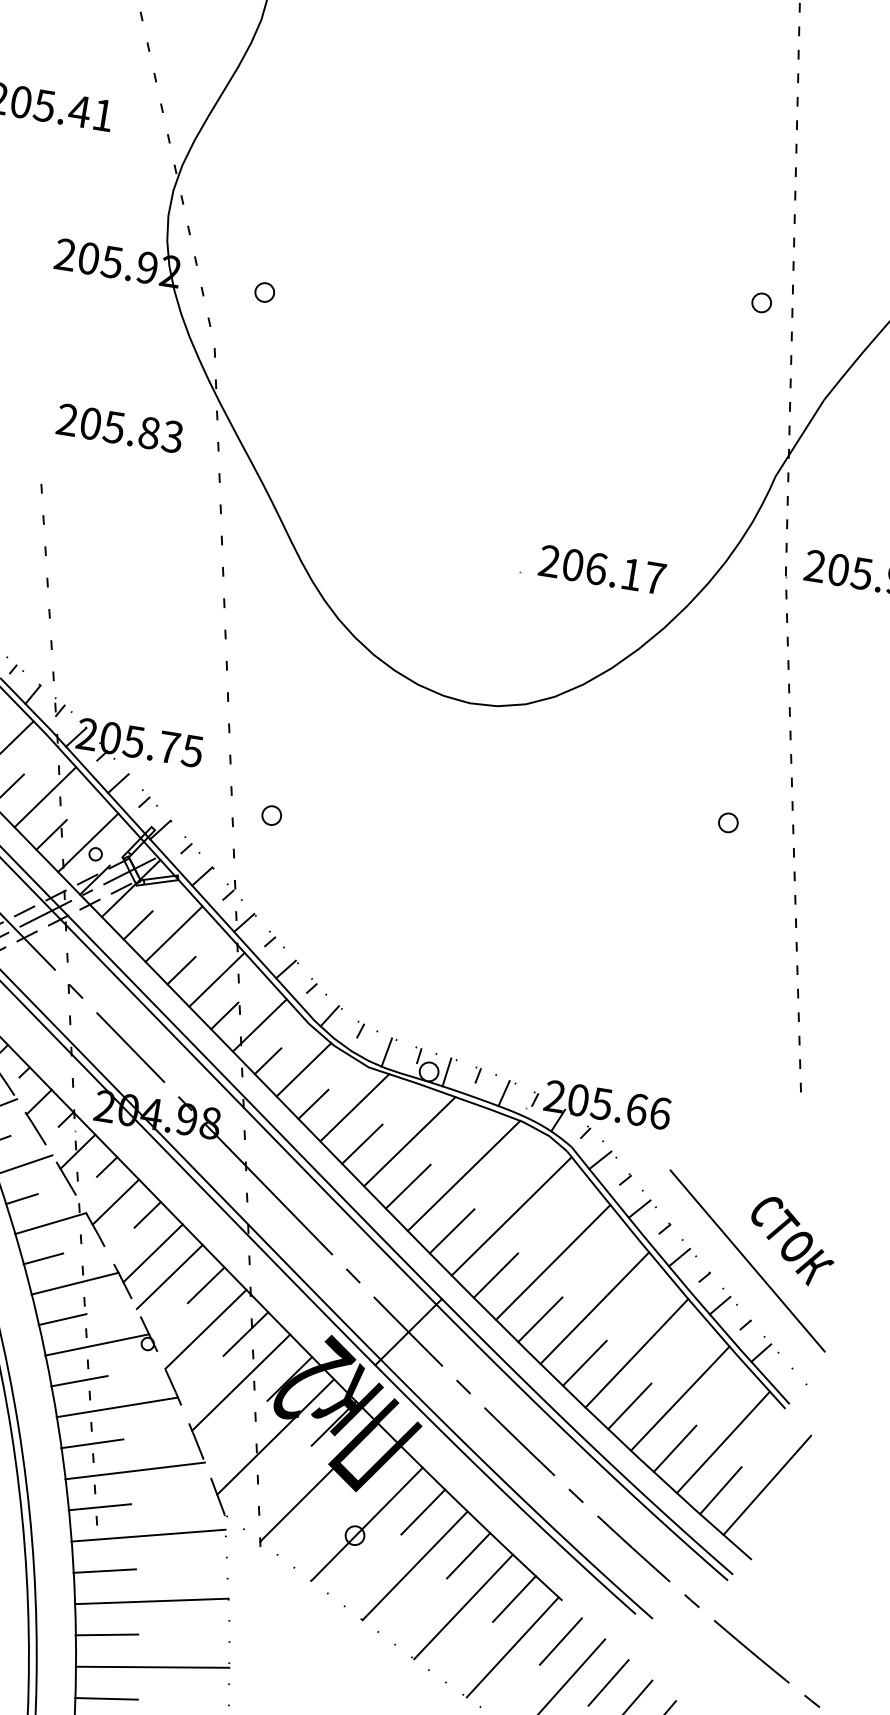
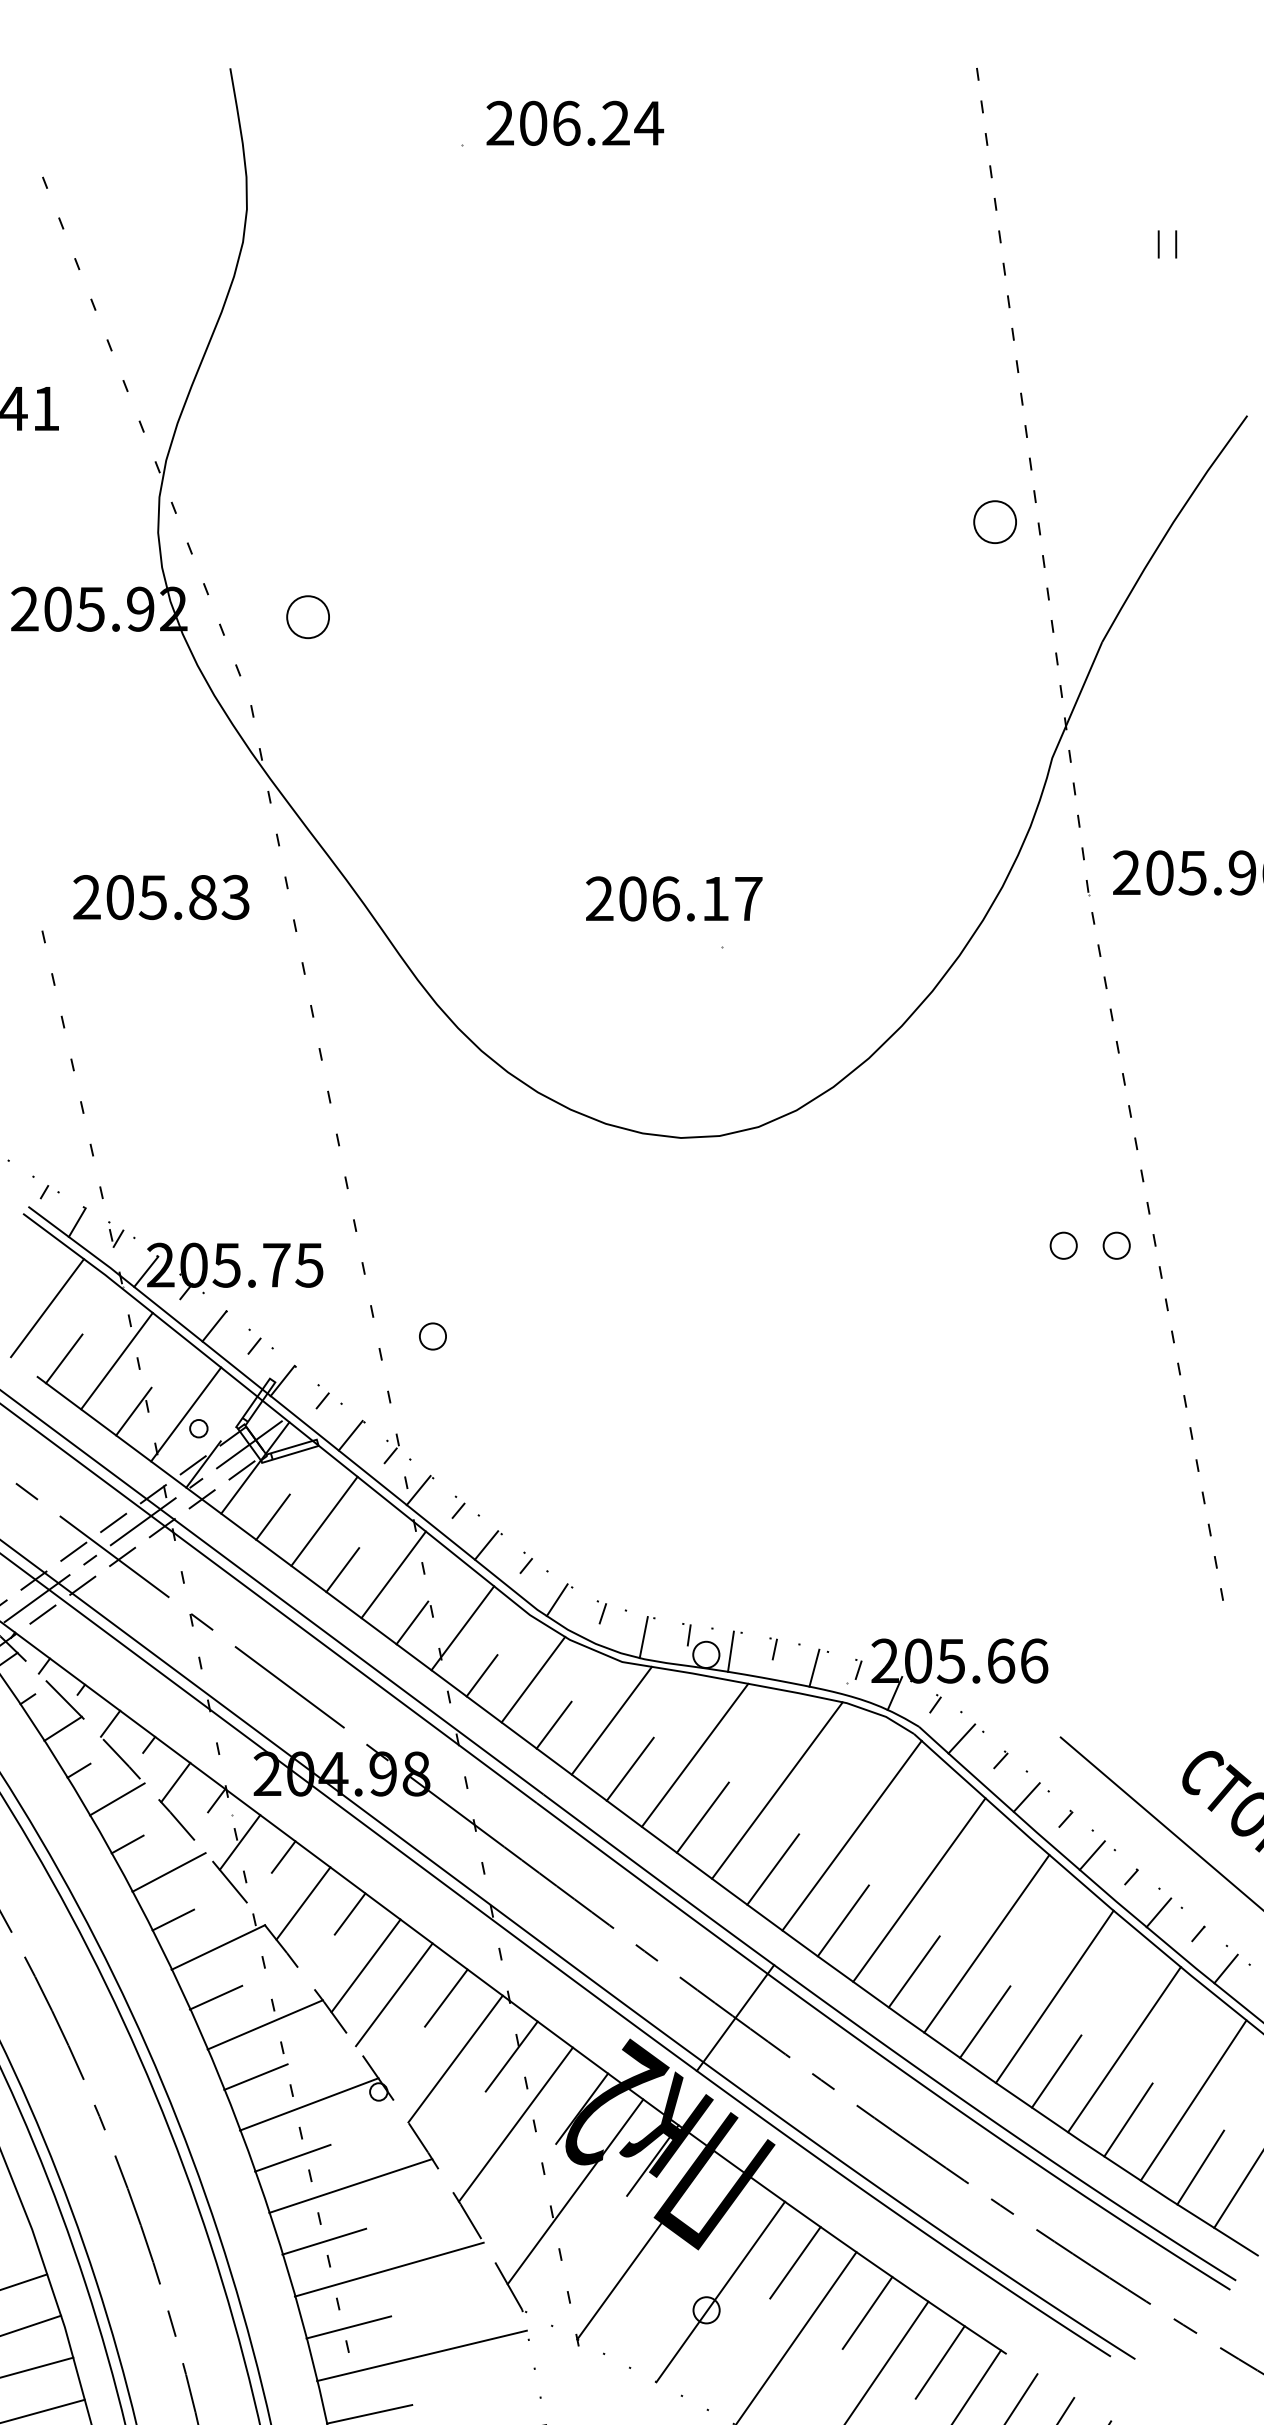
part: (264, 292) -> (307, 617), size x1.6
part: (761, 302) -> (994, 521), size x1.6
text: (120, 428) -> (161, 897), moved
text: (602, 569) -> (674, 898), moved
part: (765, 828) -> (1116, 1245), added

